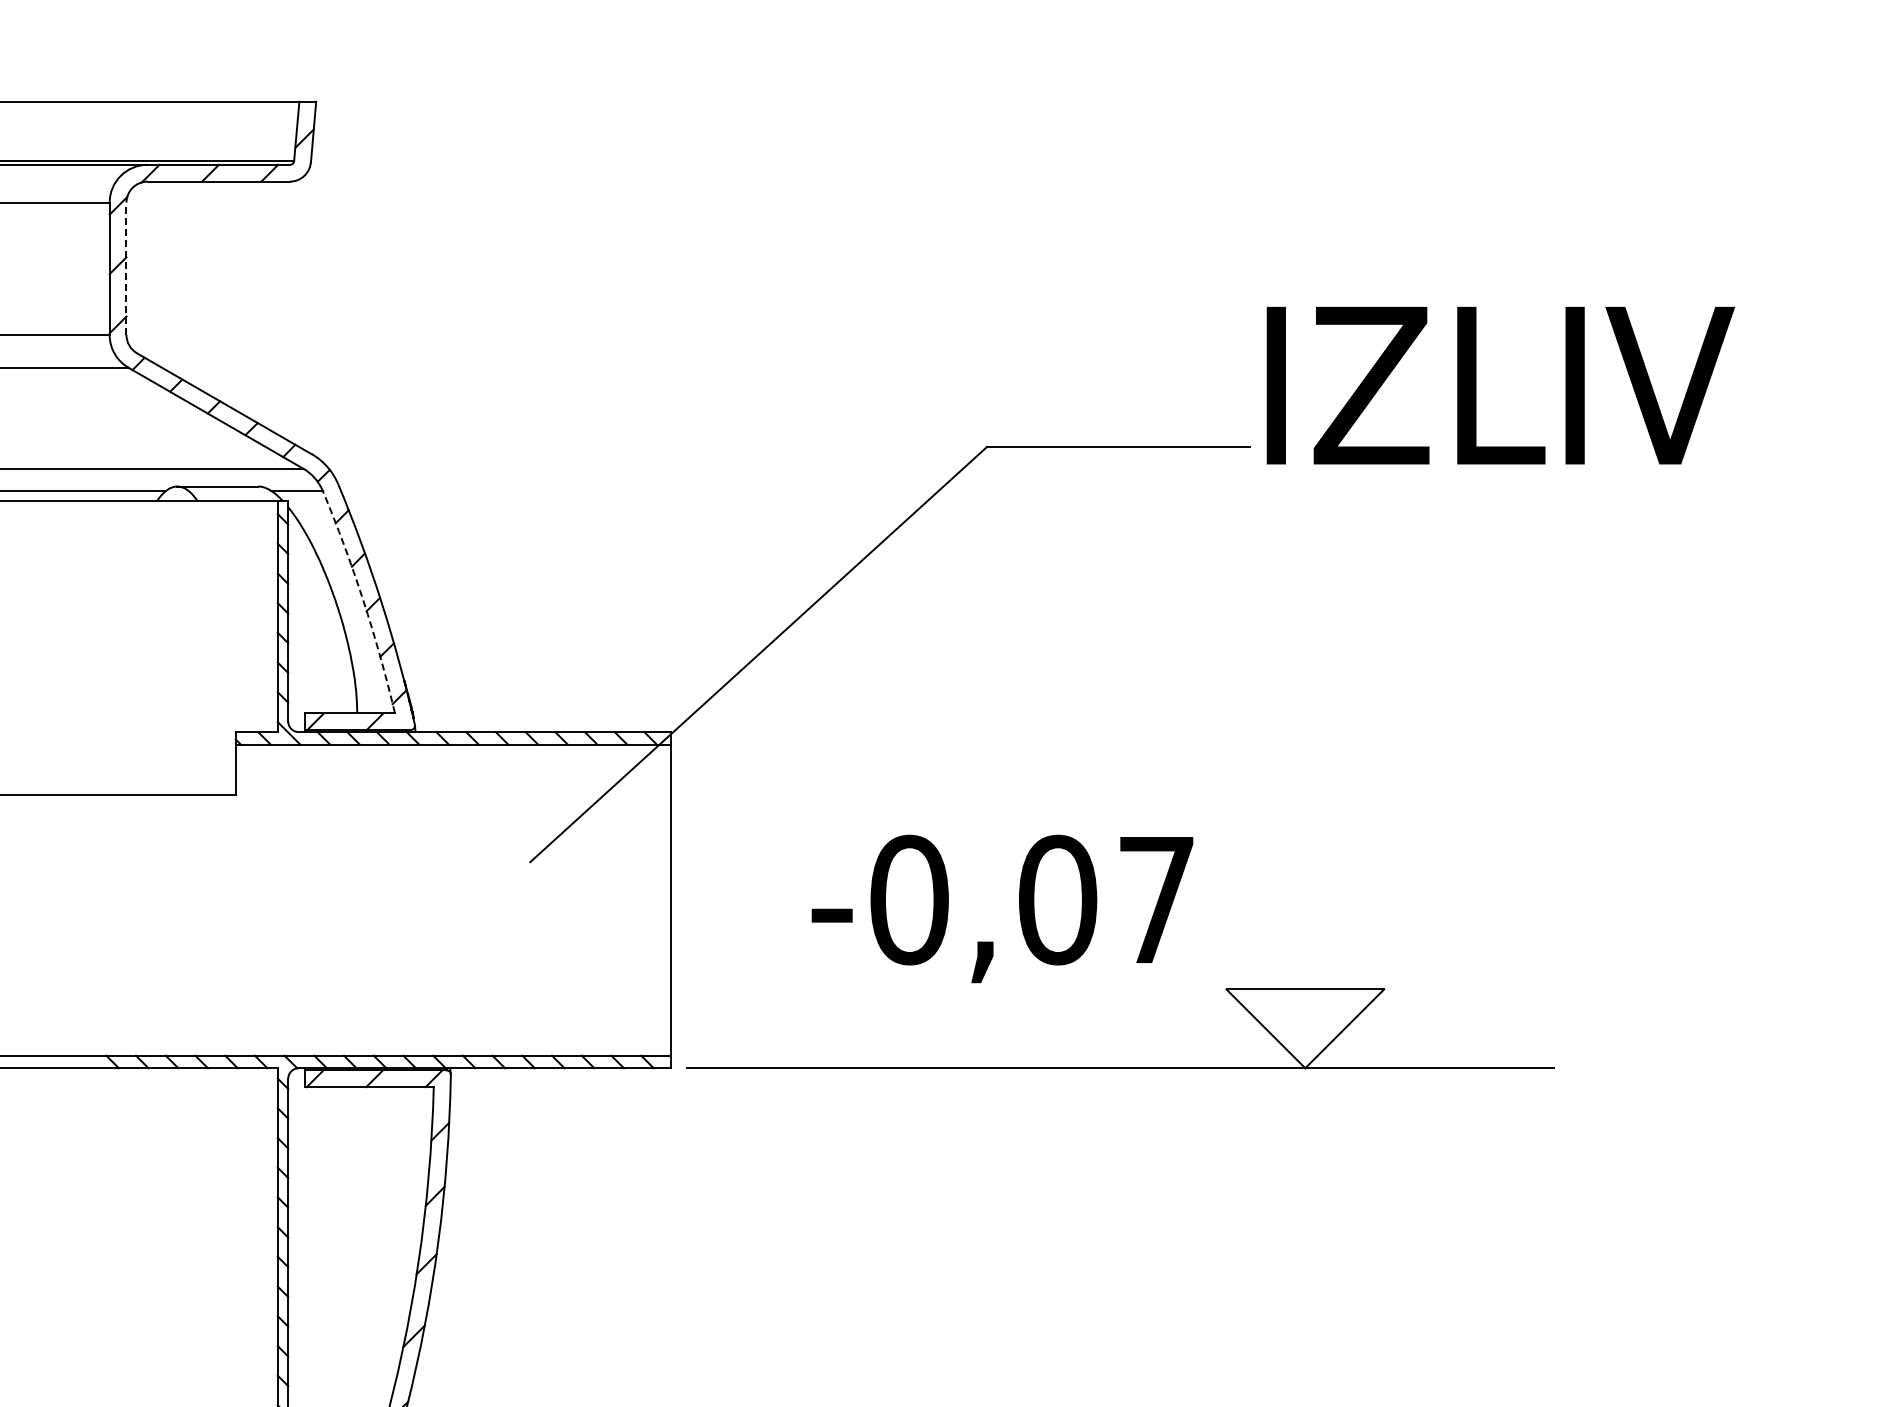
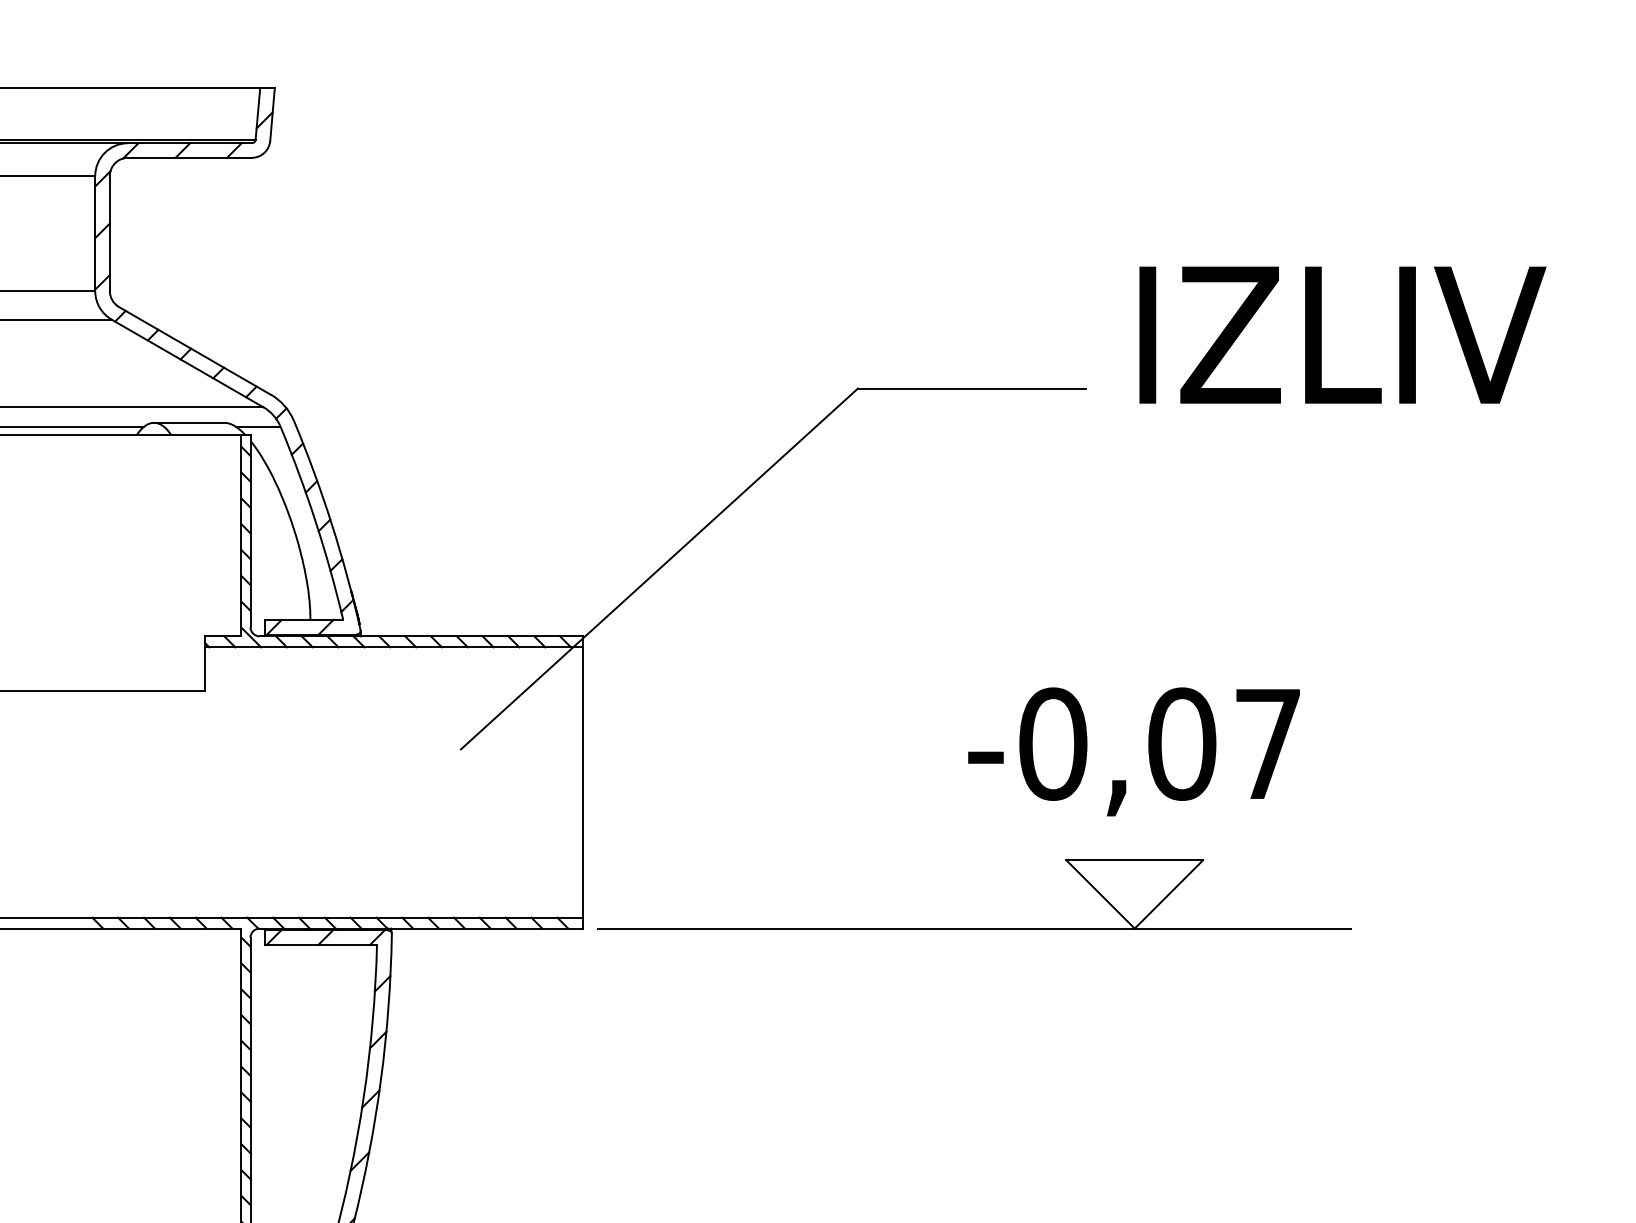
line: (126, 268) -> (109, 233), dashed -> solid
text: (1500, 385) -> (1342, 335), moved
arc: (363, 600) -> (315, 521), dashed -> solid
text: (1002, 908) -> (1134, 751), moved

